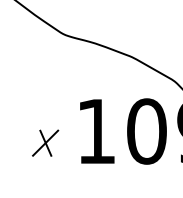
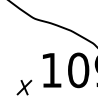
part: (45, 142) -> (24, 87), moved

